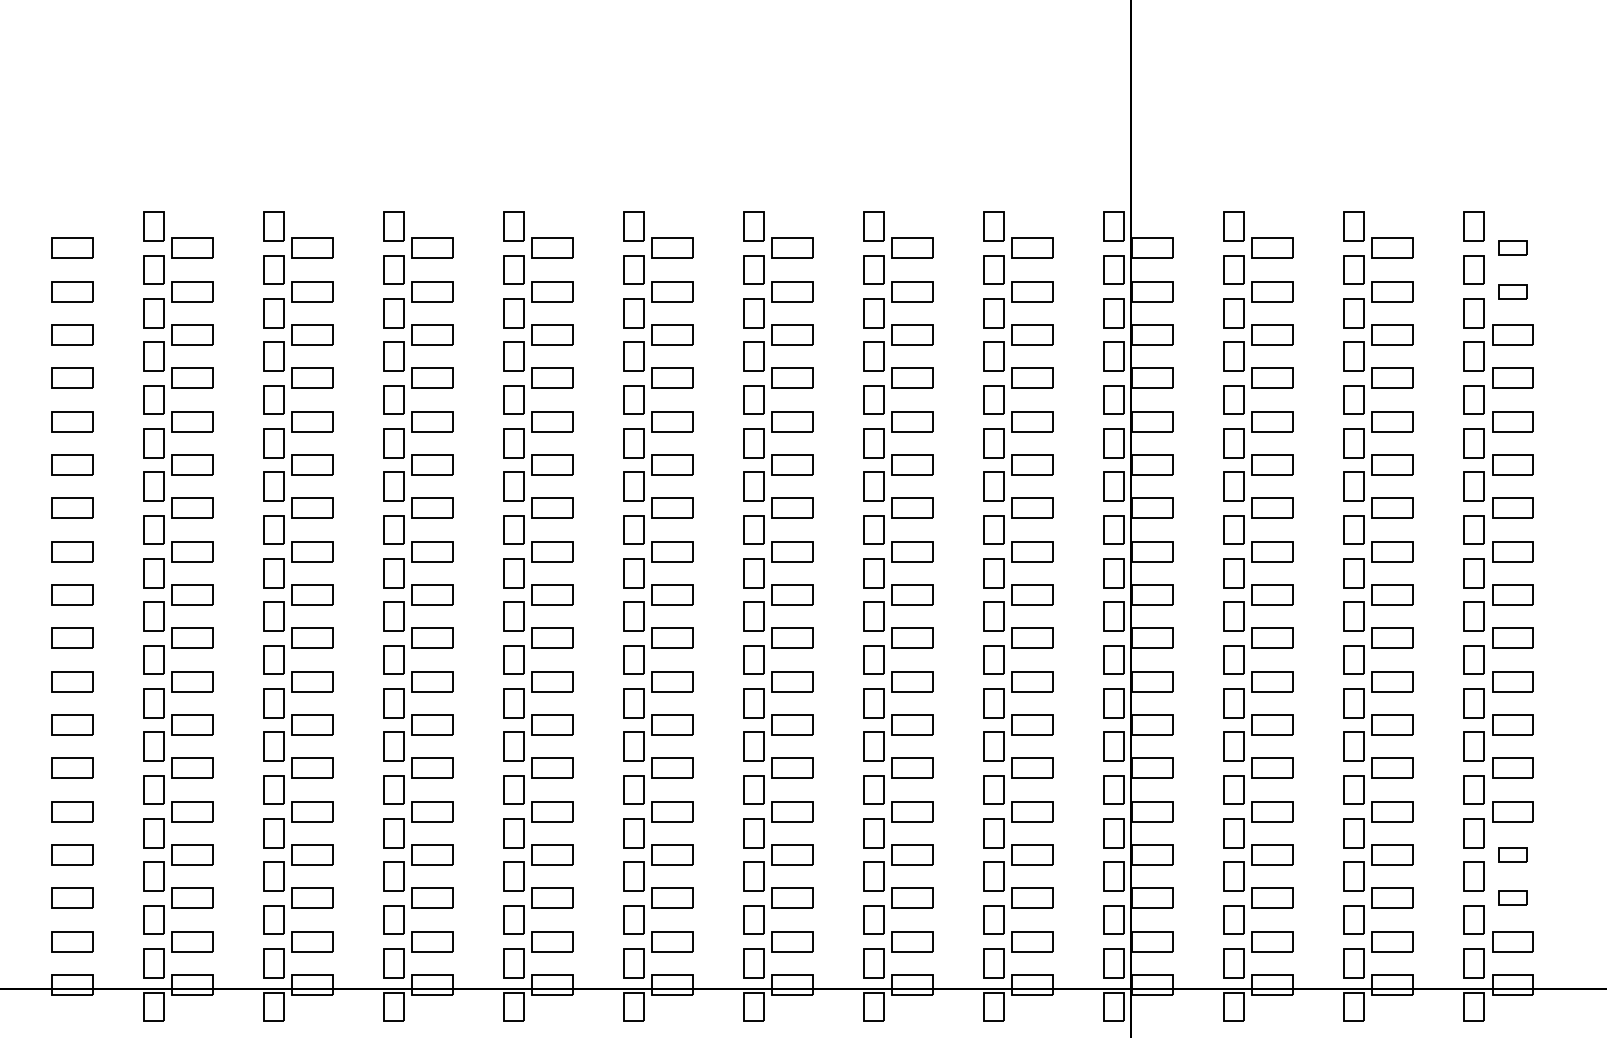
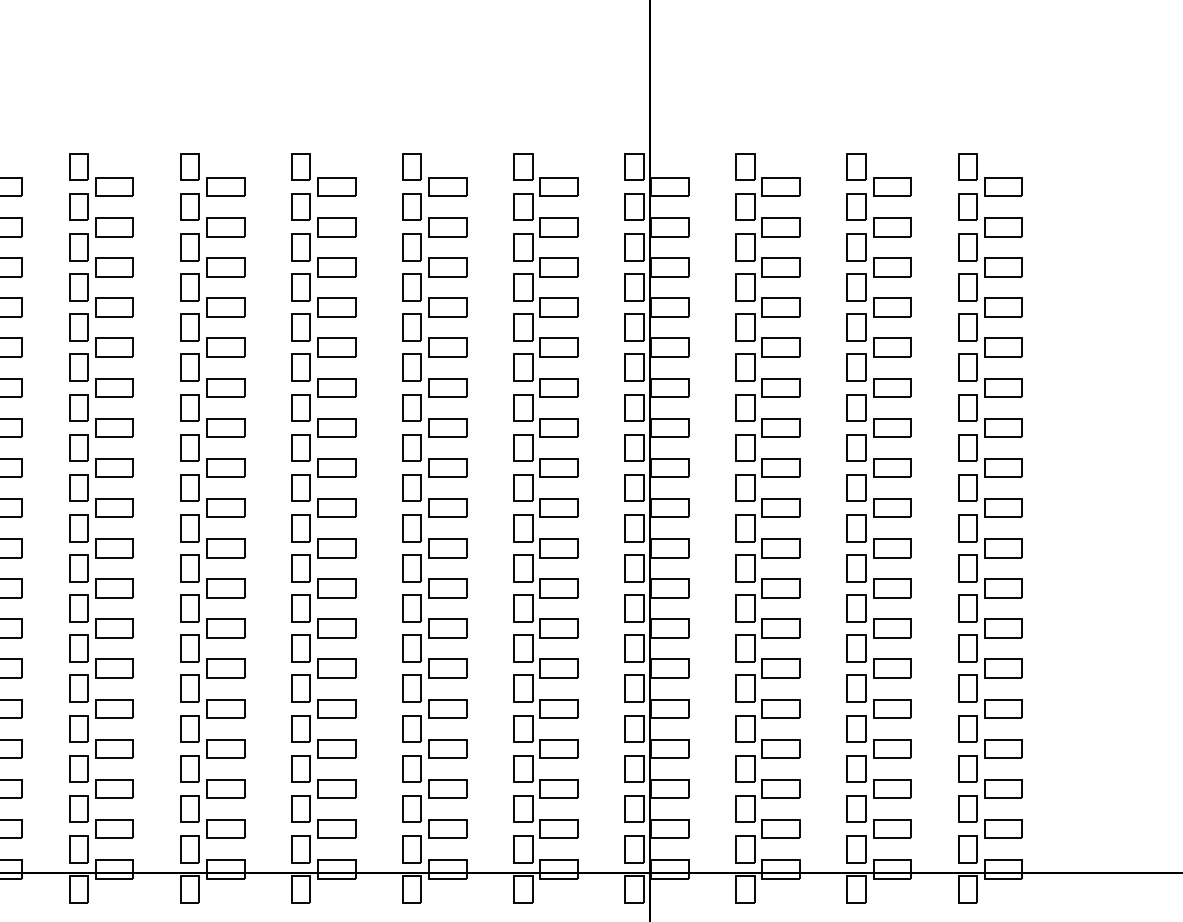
part: (1512, 247) -> (1003, 186), size x1.43
part: (1512, 291) -> (1003, 227), size x1.43
part: (1512, 854) -> (1003, 748), size x1.43
part: (1512, 897) -> (1003, 788), size x1.43

